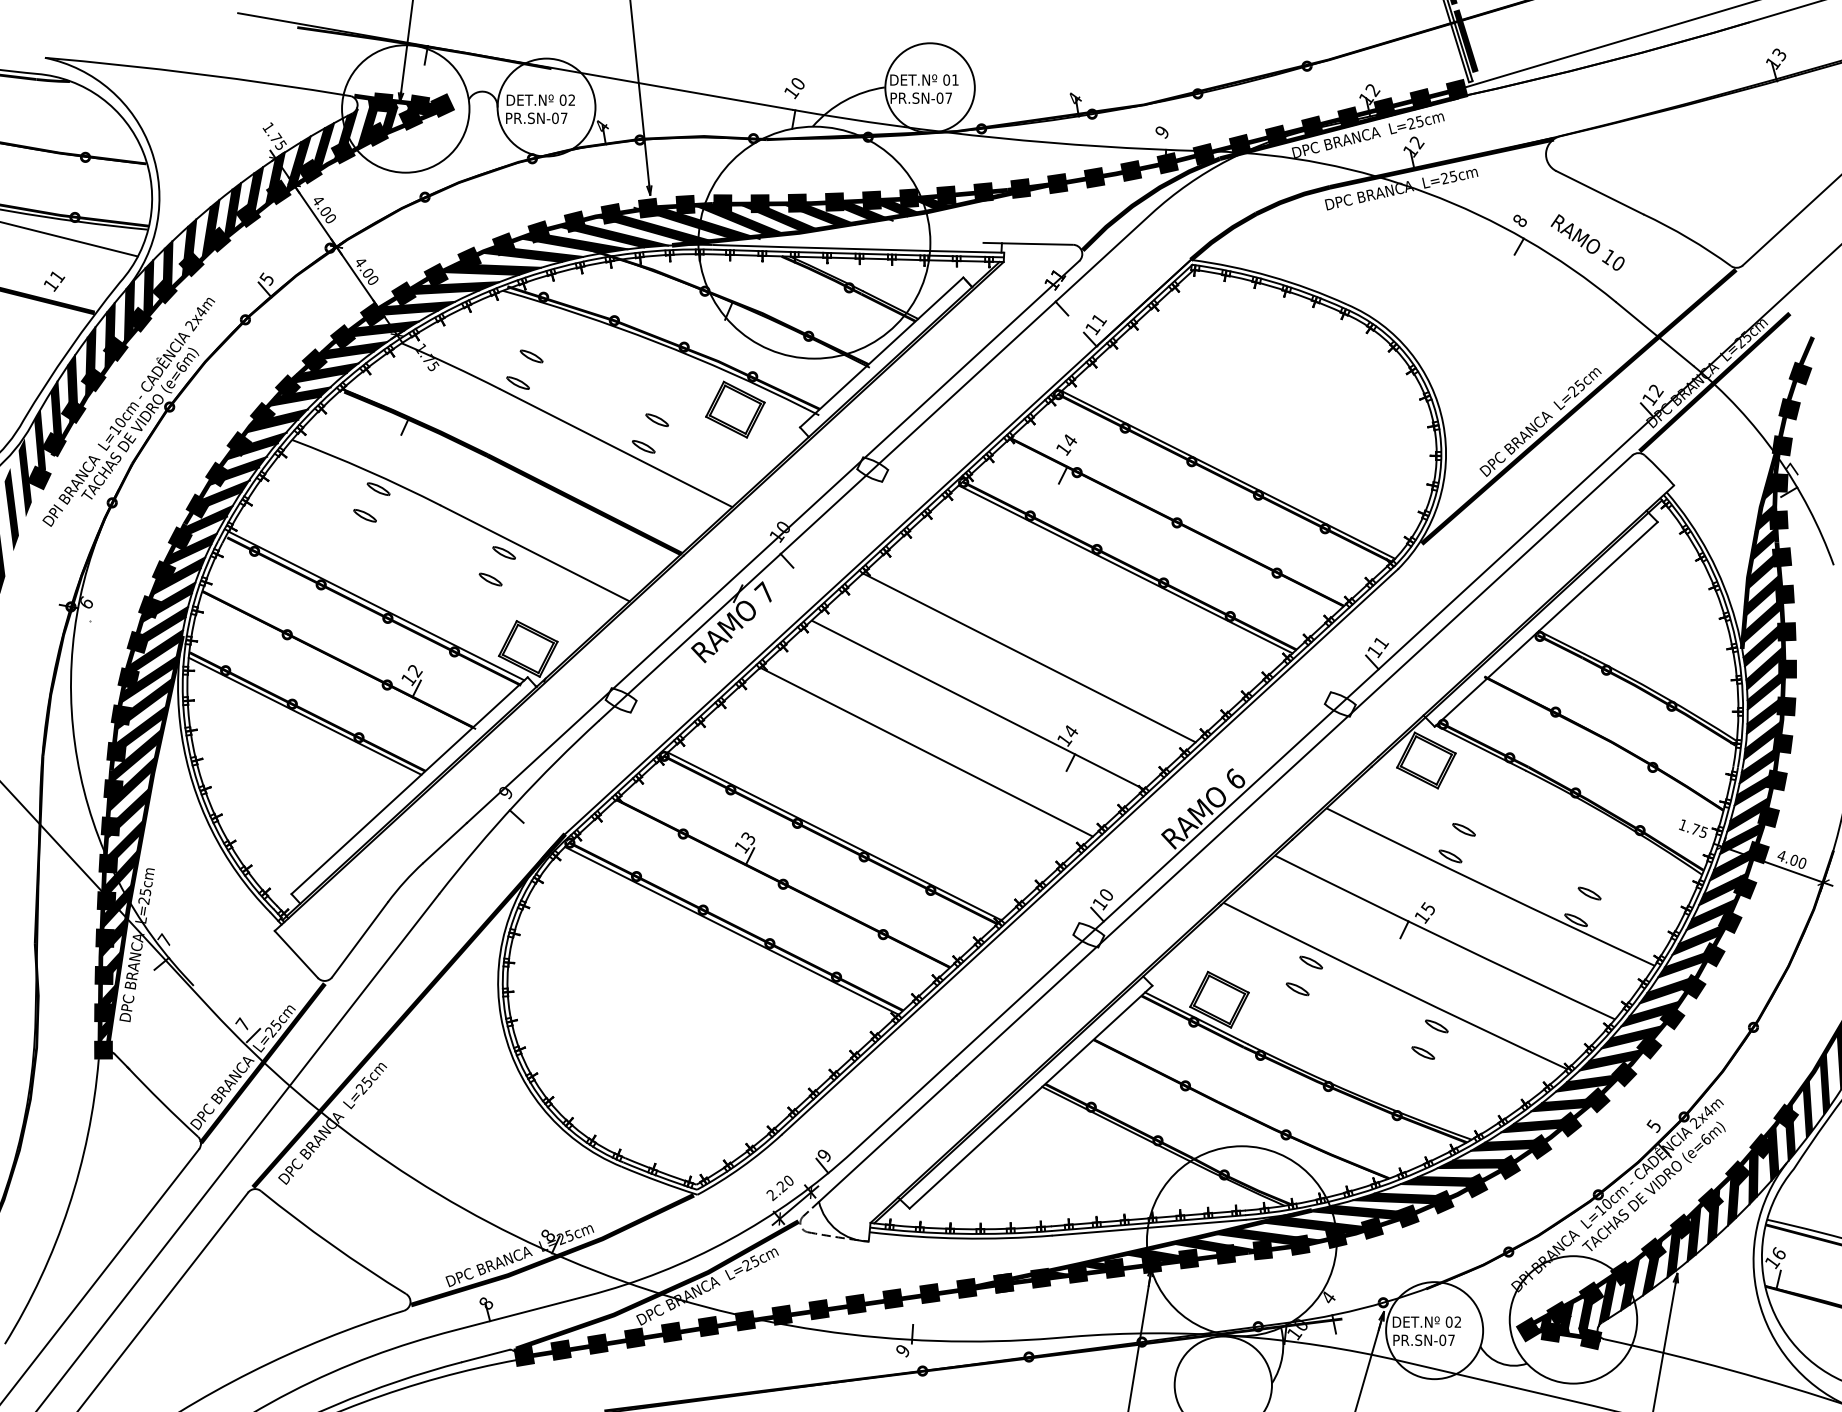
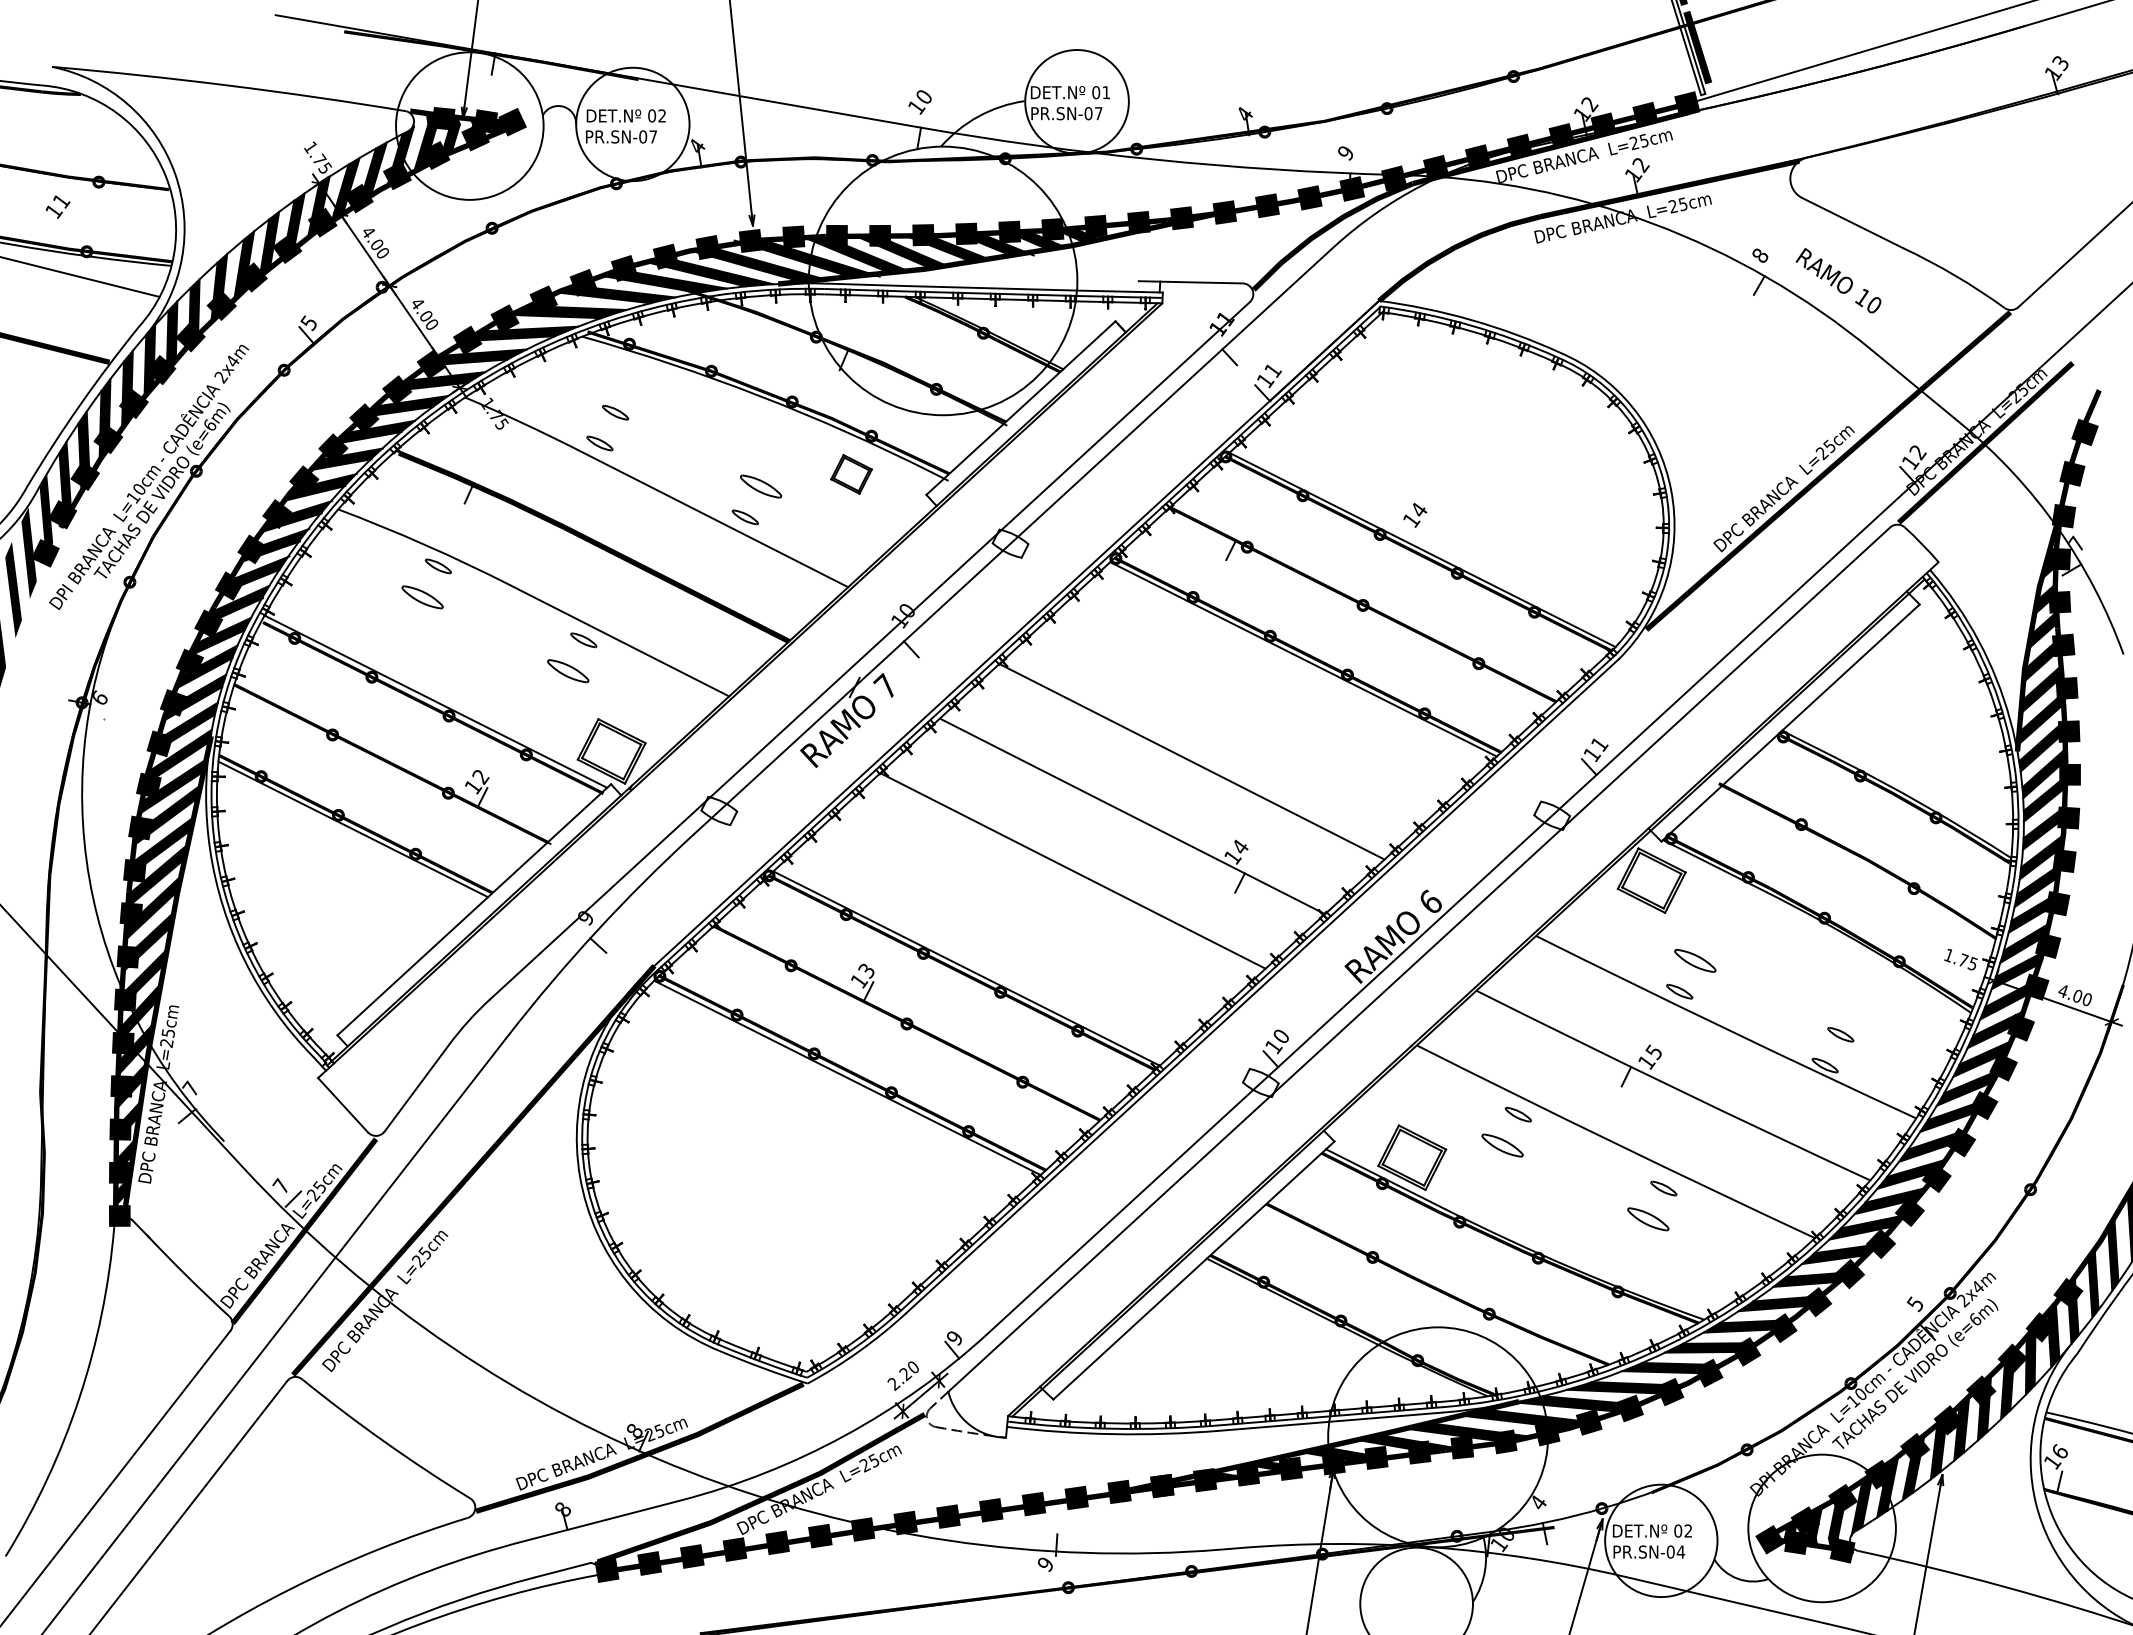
text: (54, 281) -> (57, 206), moved
part: (735, 409) -> (851, 474), size x0.6
part: (656, 420) -> (760, 486), size x1.6
text: (1066, 444) -> (1415, 514), moved
part: (364, 515) -> (422, 596), size x1.6
part: (490, 579) -> (567, 670), size x1.6
part: (1464, 829) -> (1695, 960), size x1.6
part: (1297, 989) -> (1502, 1145), size x1.6
part: (1422, 1053) -> (1647, 1219), size x1.6
text: (1451, 1339) -> (1680, 1551), PR.SN-07 -> PR.SN-04

